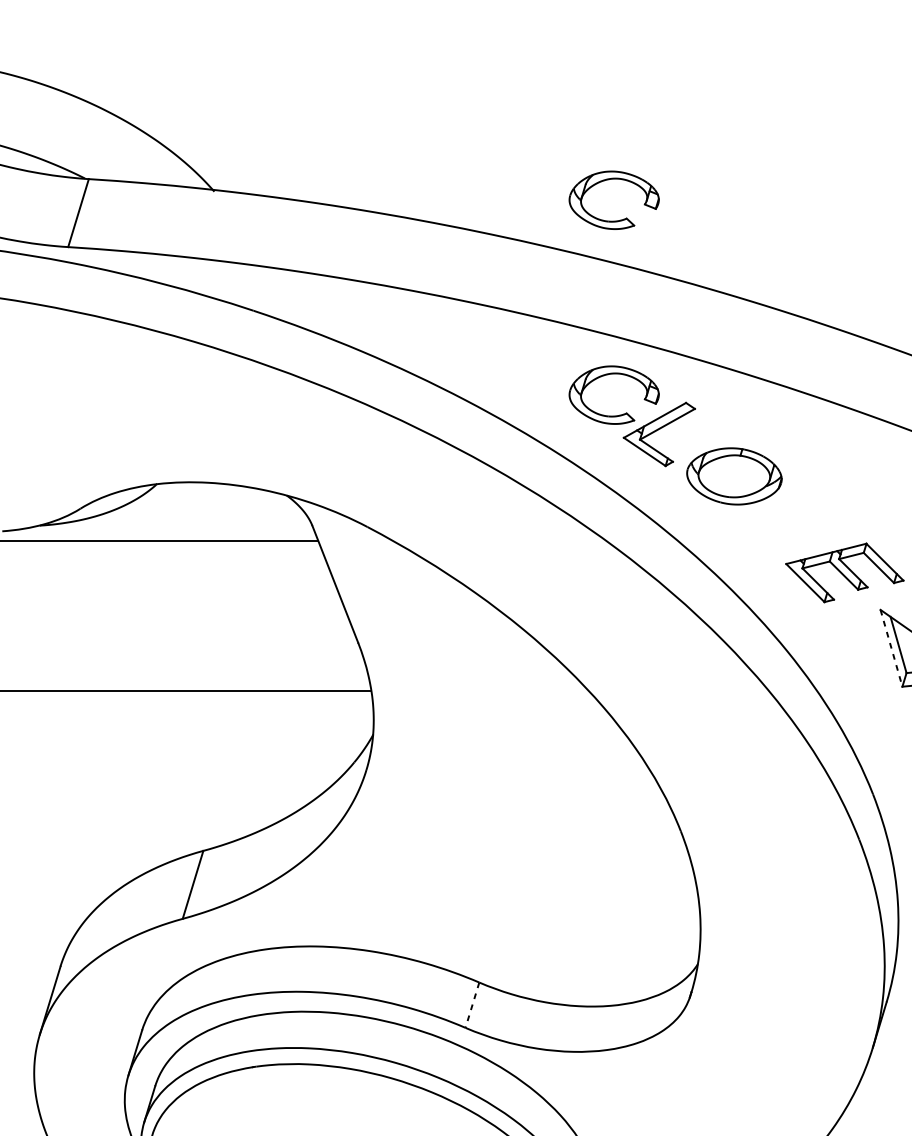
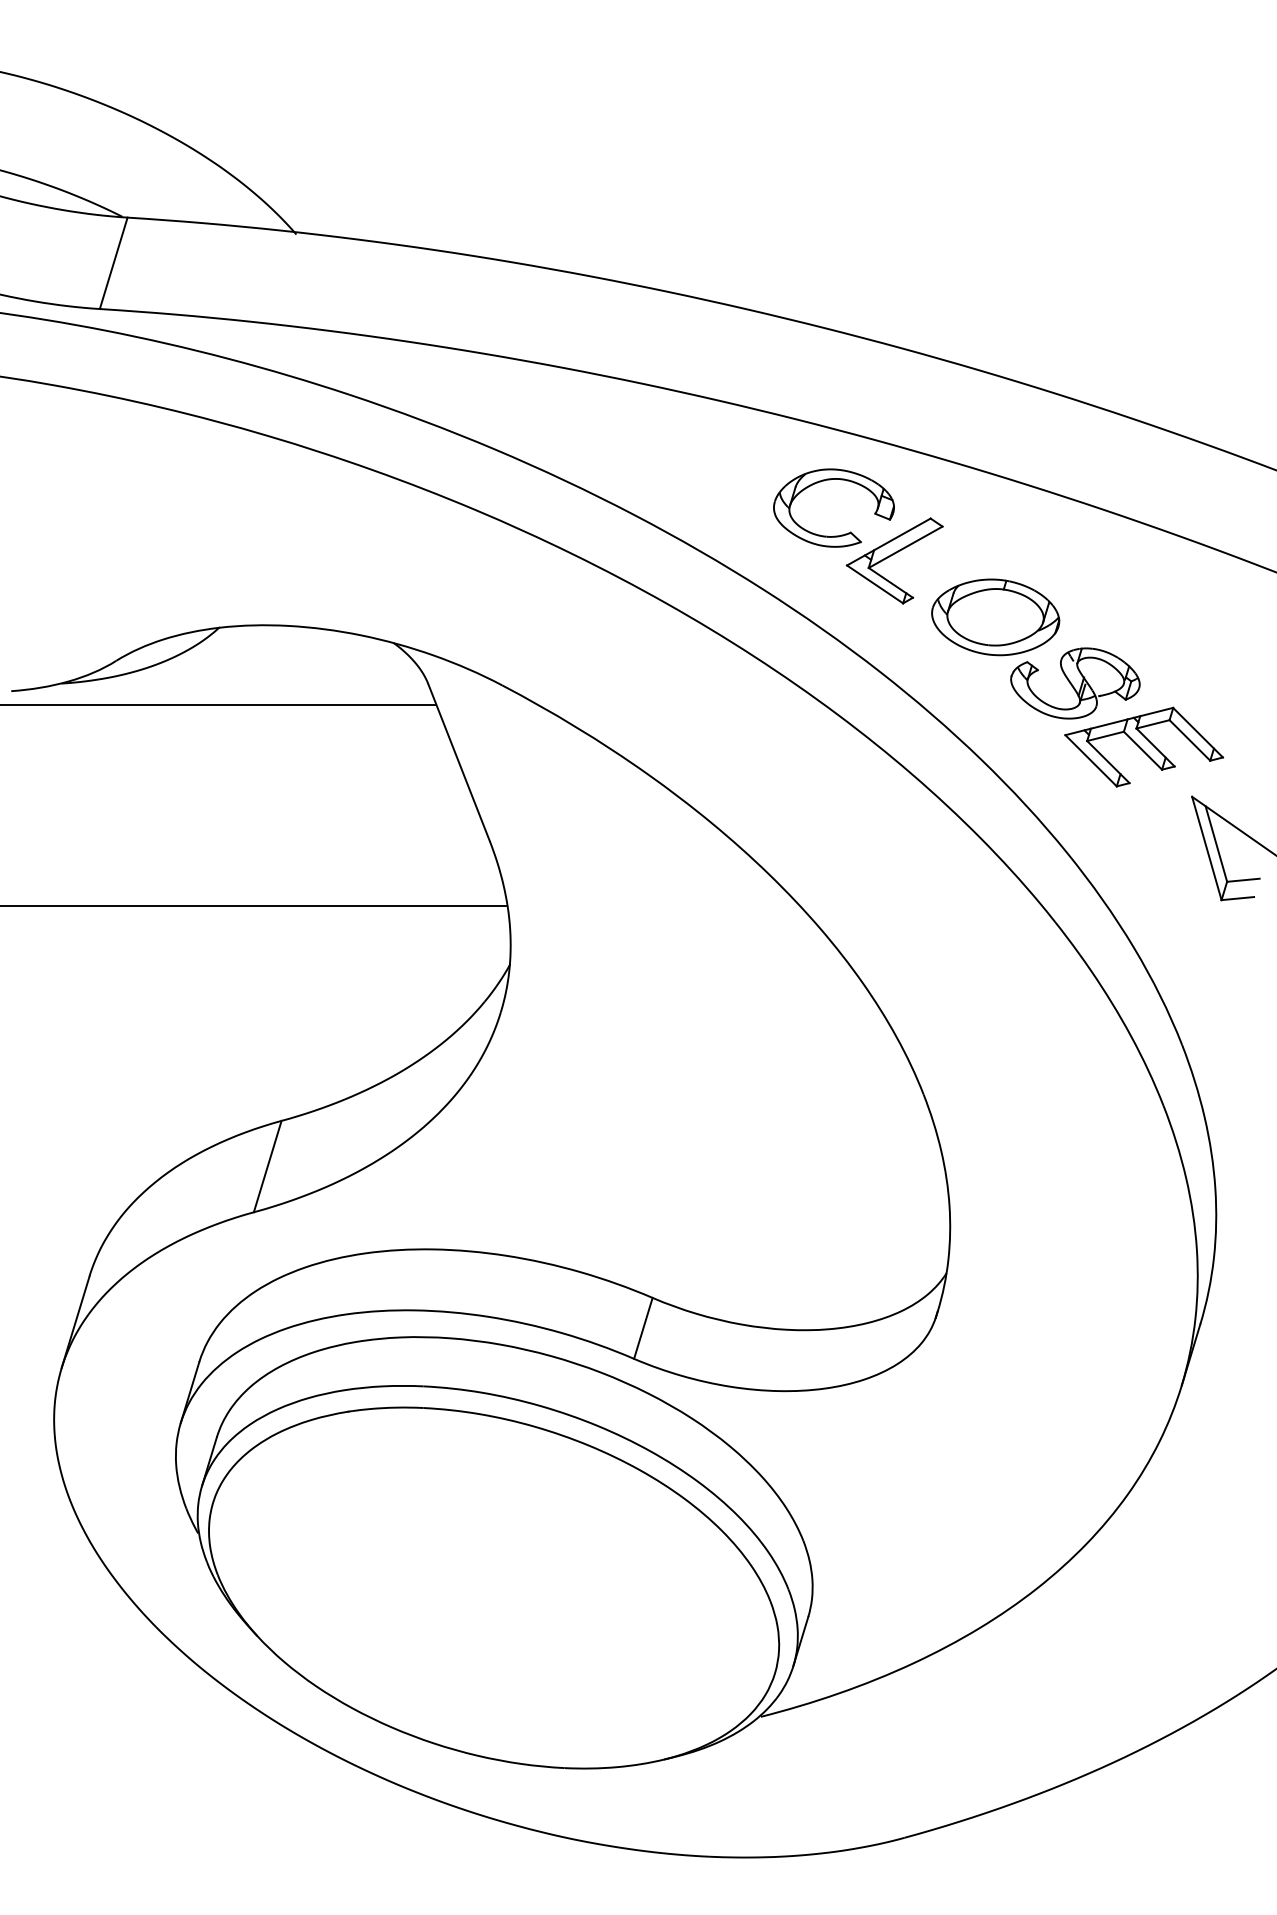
part: (611, 179) -> (830, 218), removed
part: (793, 525) -> (1075, 683), added
line: (891, 648) -> (1206, 848), dashed -> solid
line: (472, 1005) -> (643, 1328), dashed -> solid

